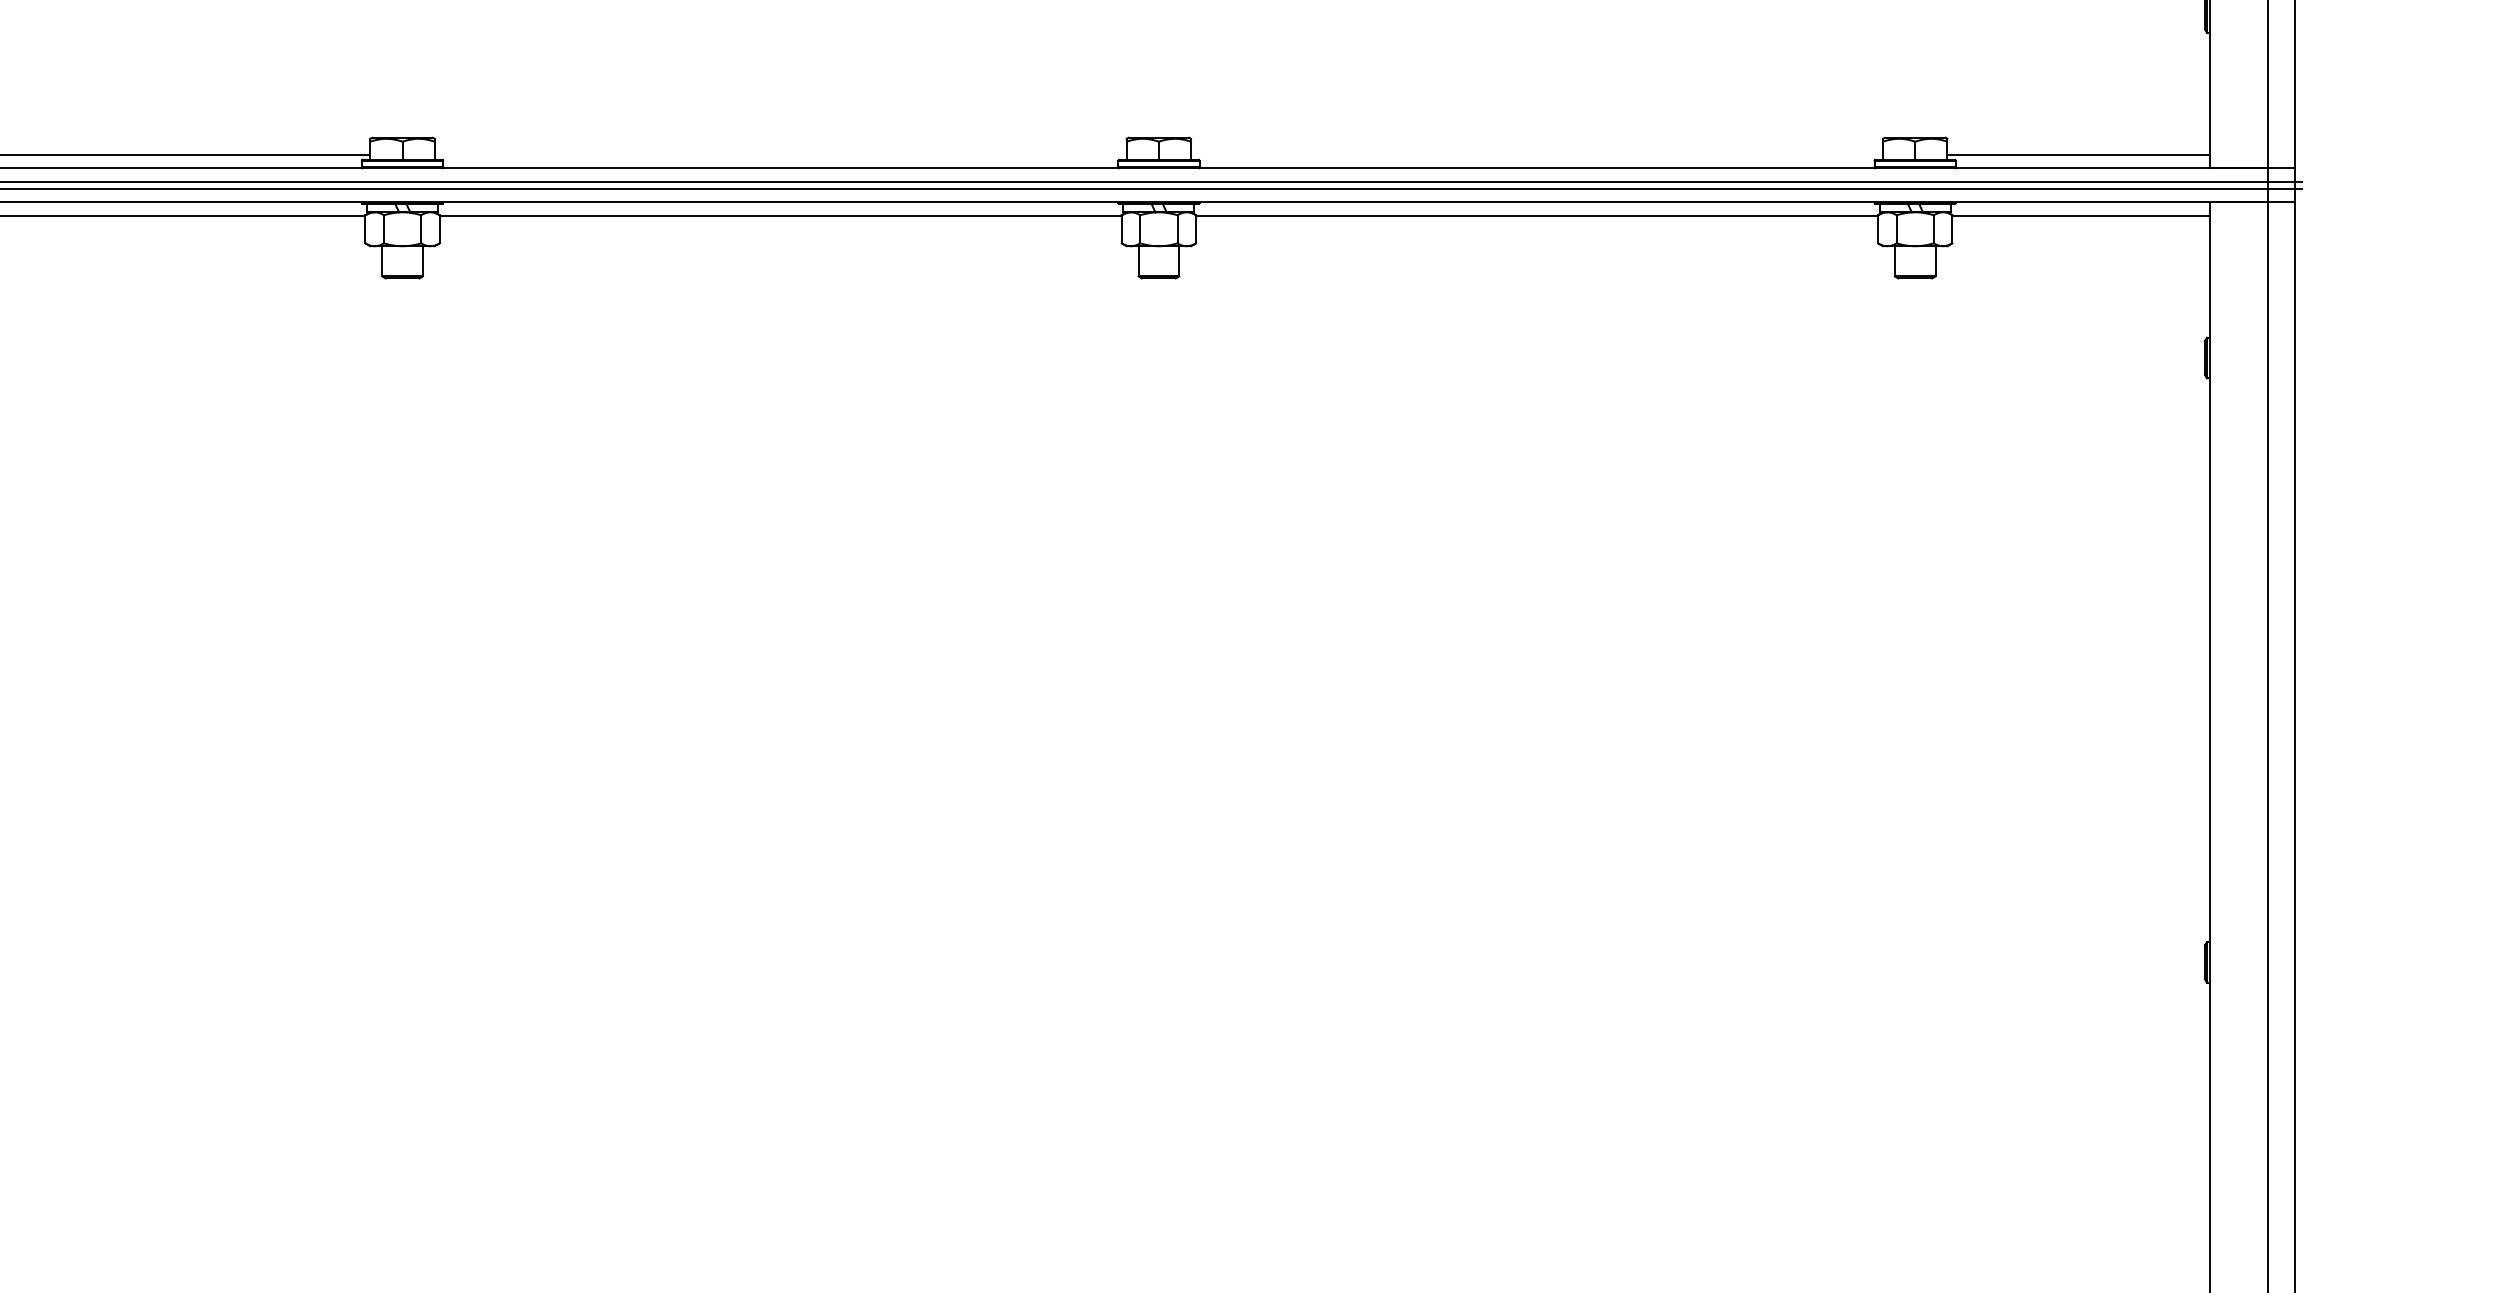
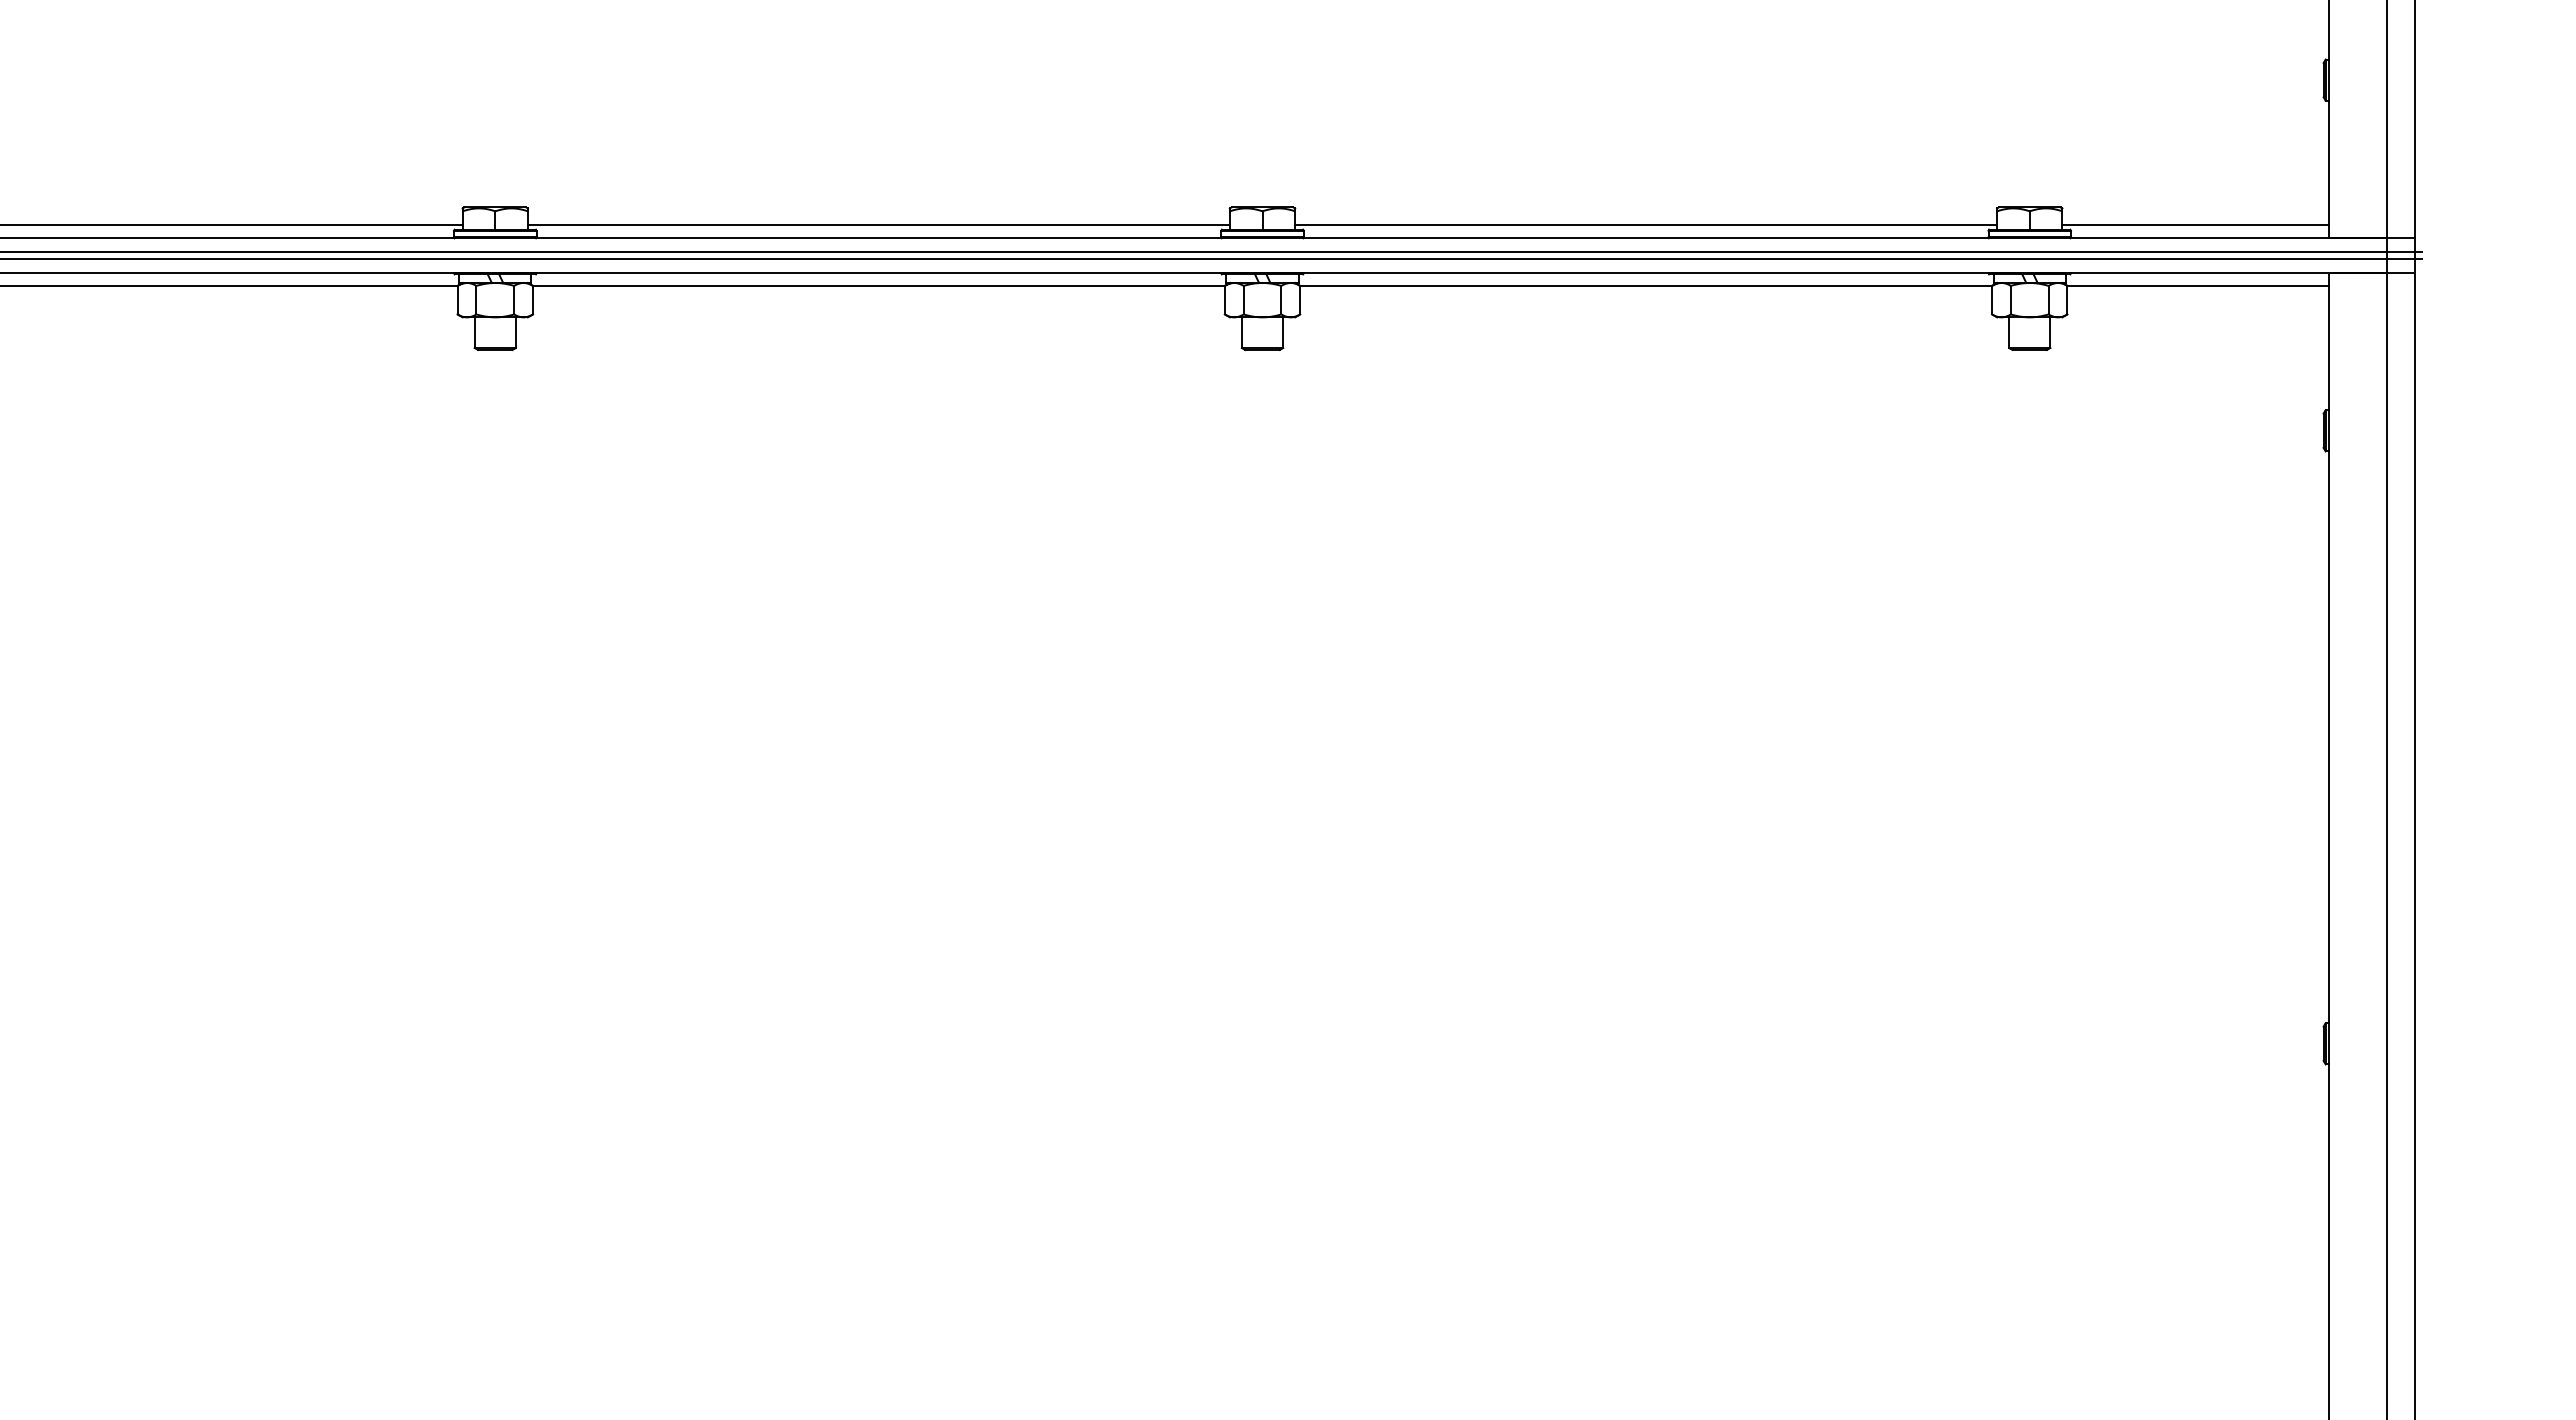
line: (780, 154) -> (878, 224), added
line: (1537, 154) -> (1646, 224), added

